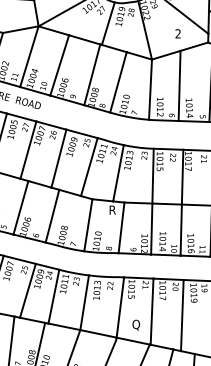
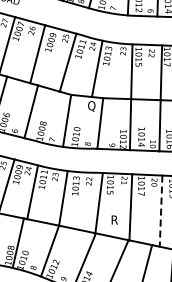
text: (112, 210) -> (91, 106), R -> Q
line: (182, 315) -> (161, 211), solid -> dashed
text: (135, 324) -> (114, 220), Q -> R

